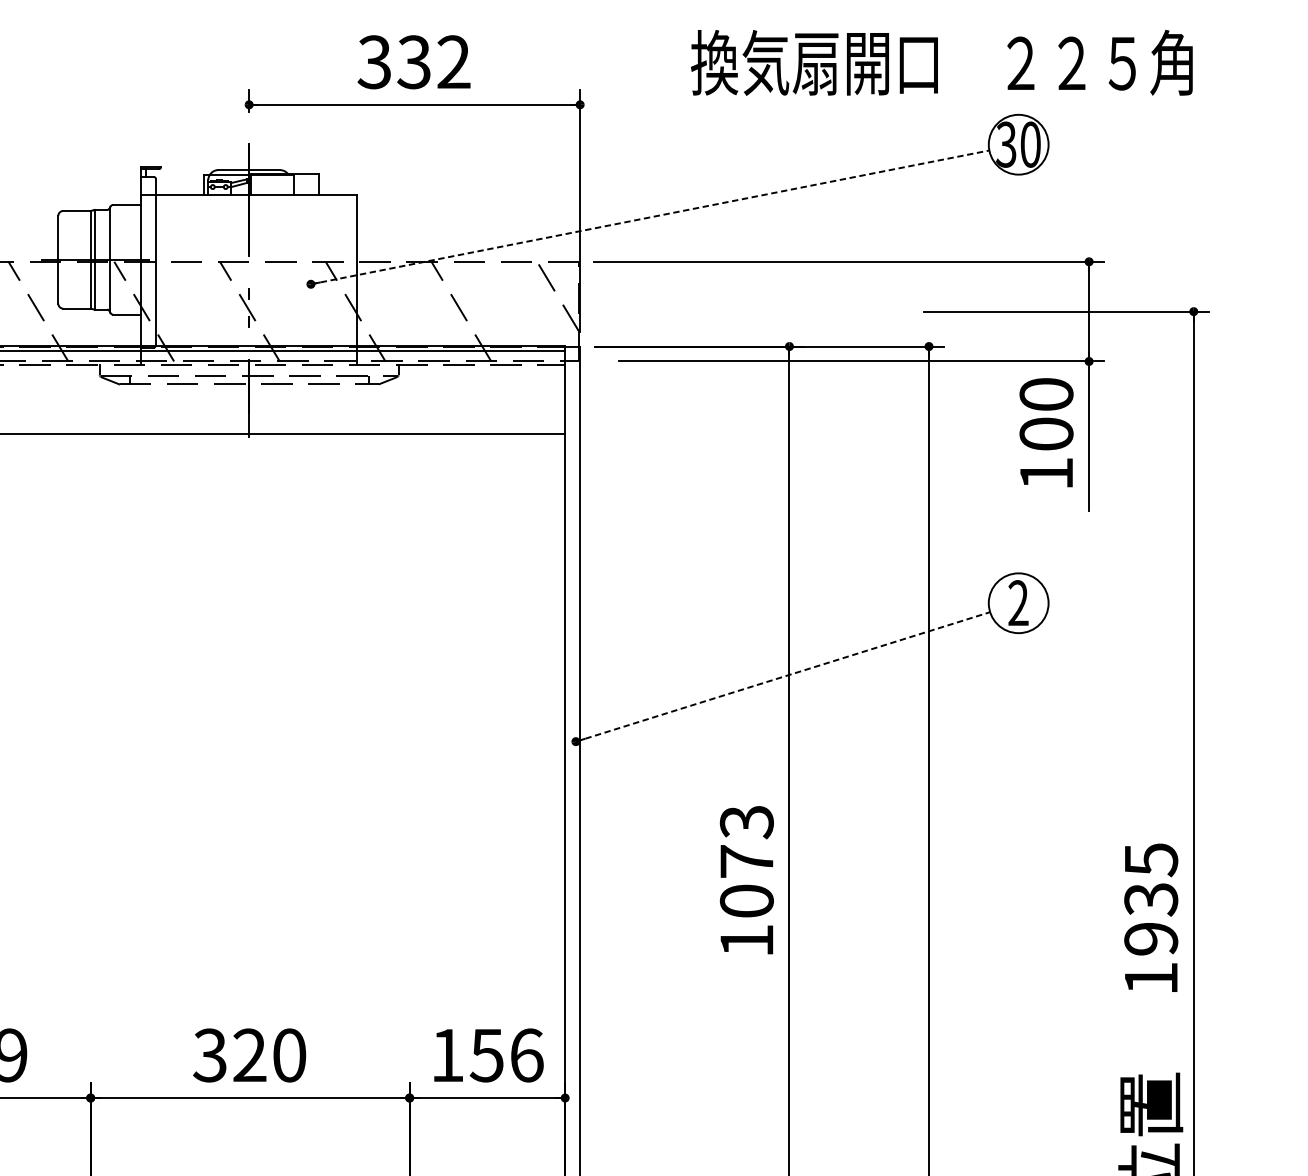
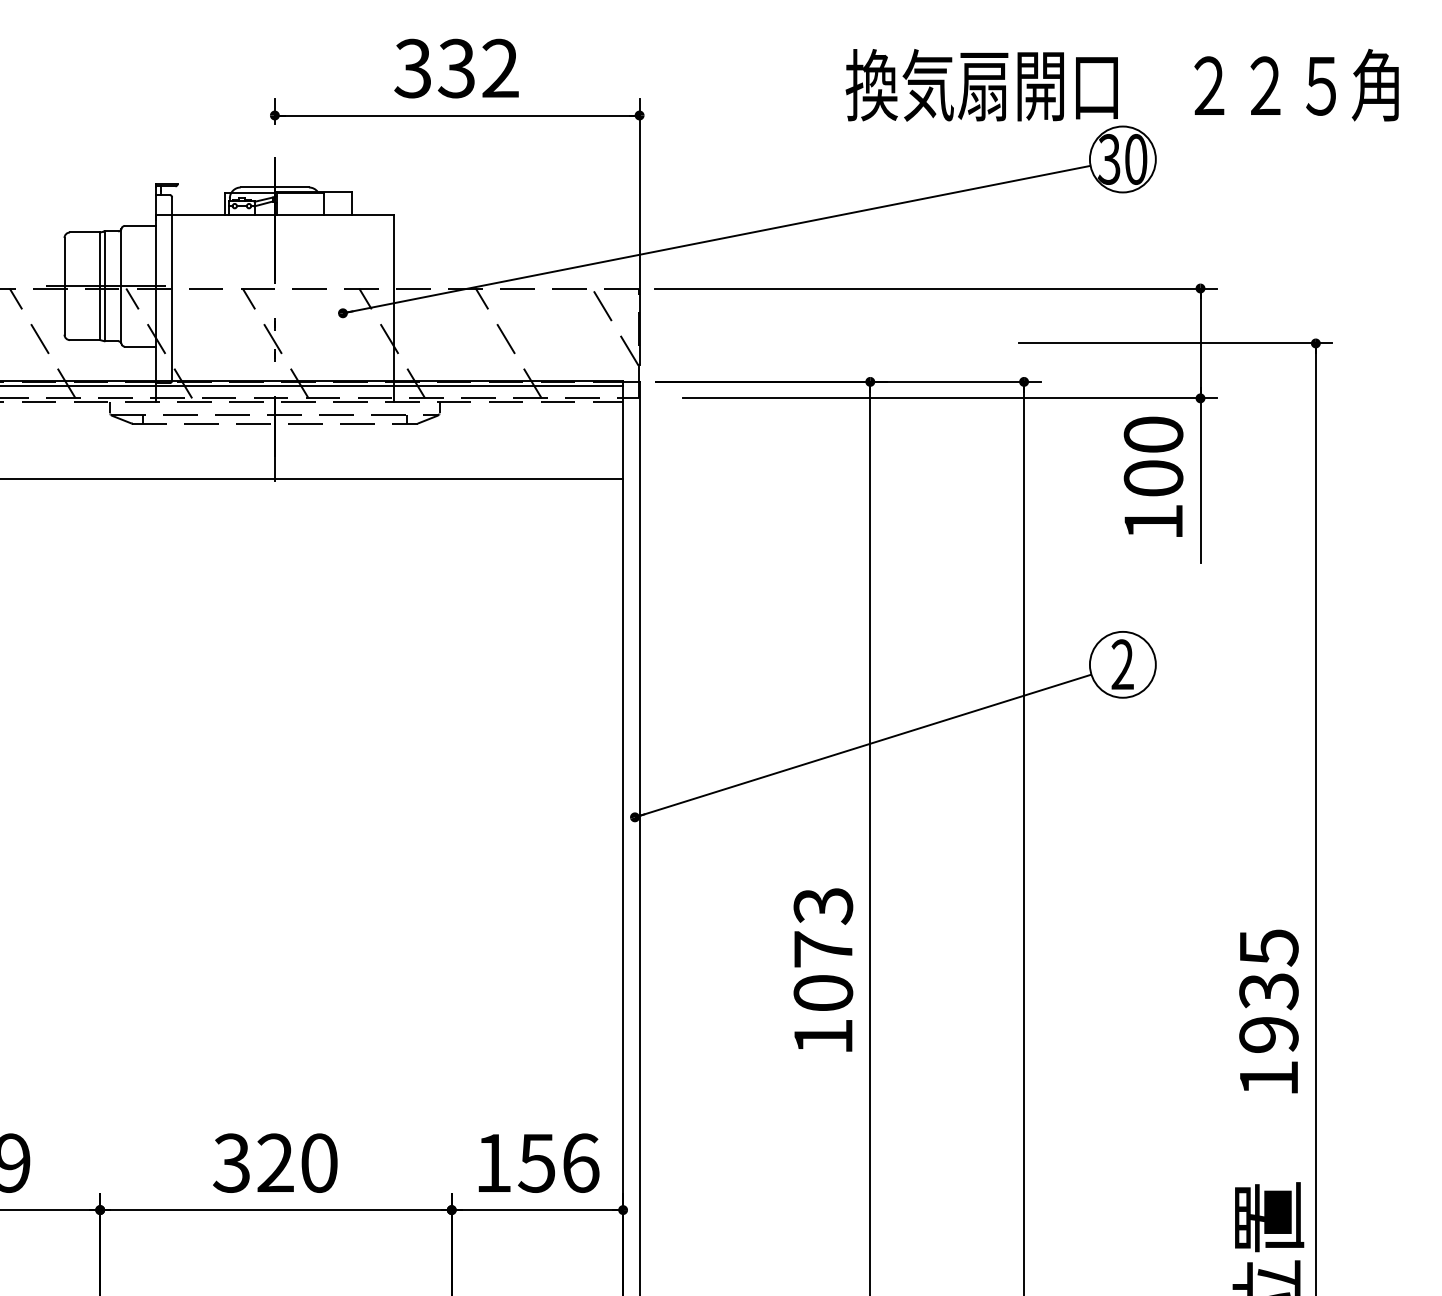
text: (941, 63) -> (1121, 85), moved
line: (650, 217) -> (717, 239), dashed -> solid
line: (783, 676) -> (863, 745), dashed -> solid

